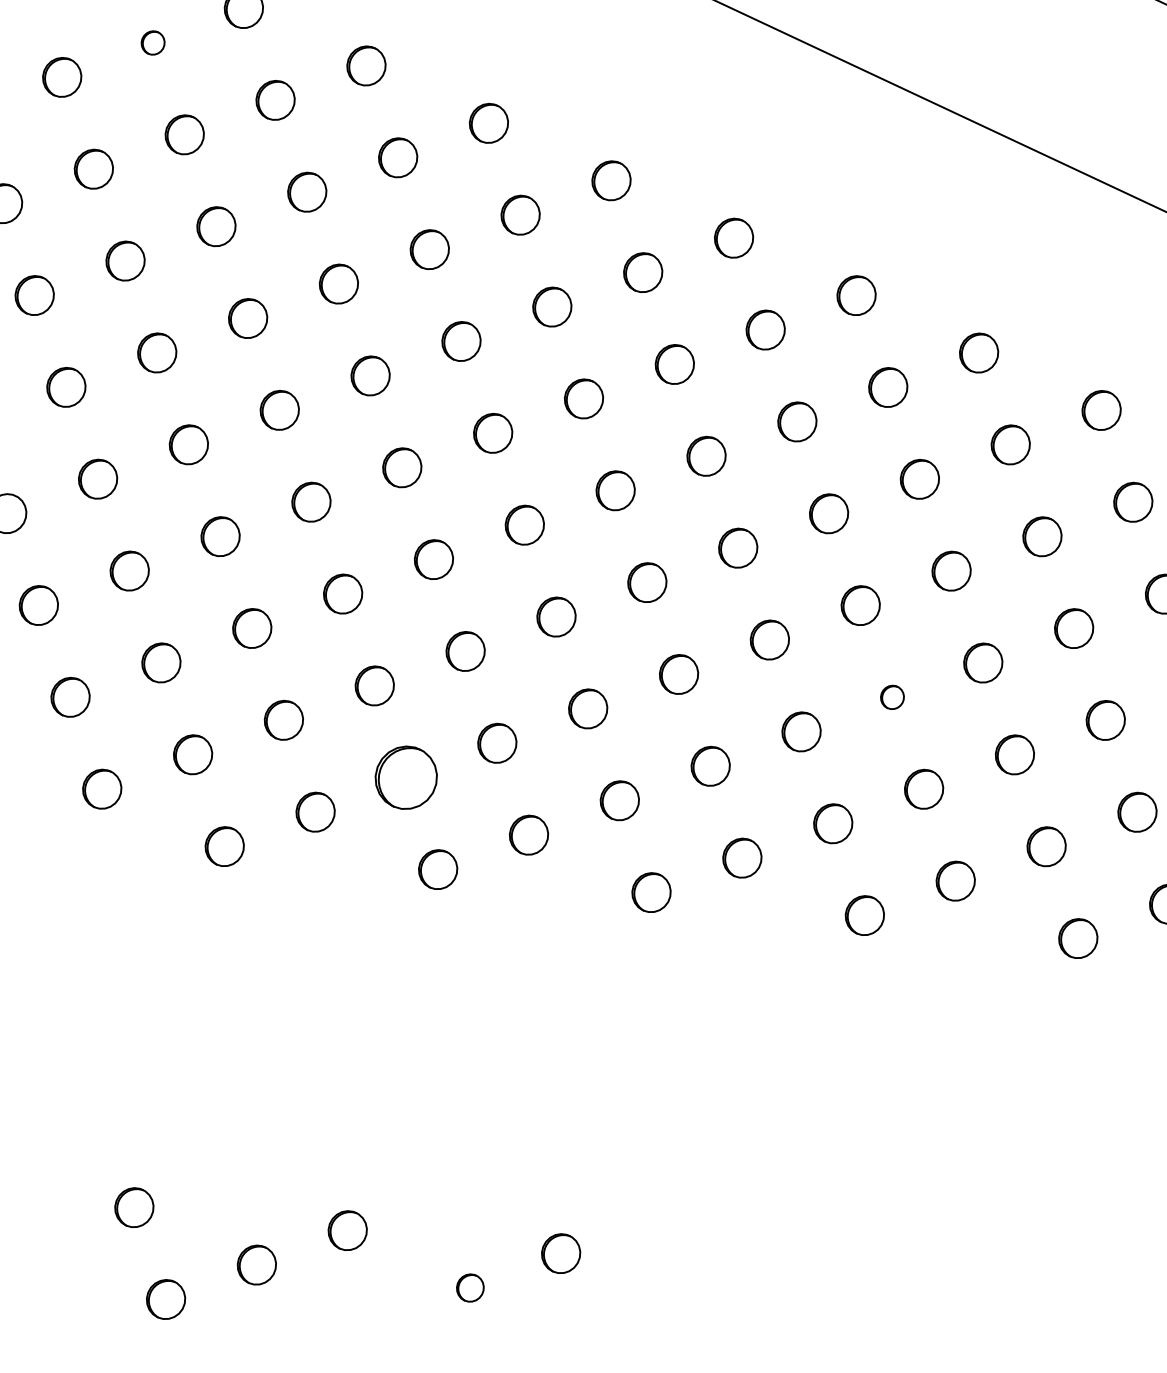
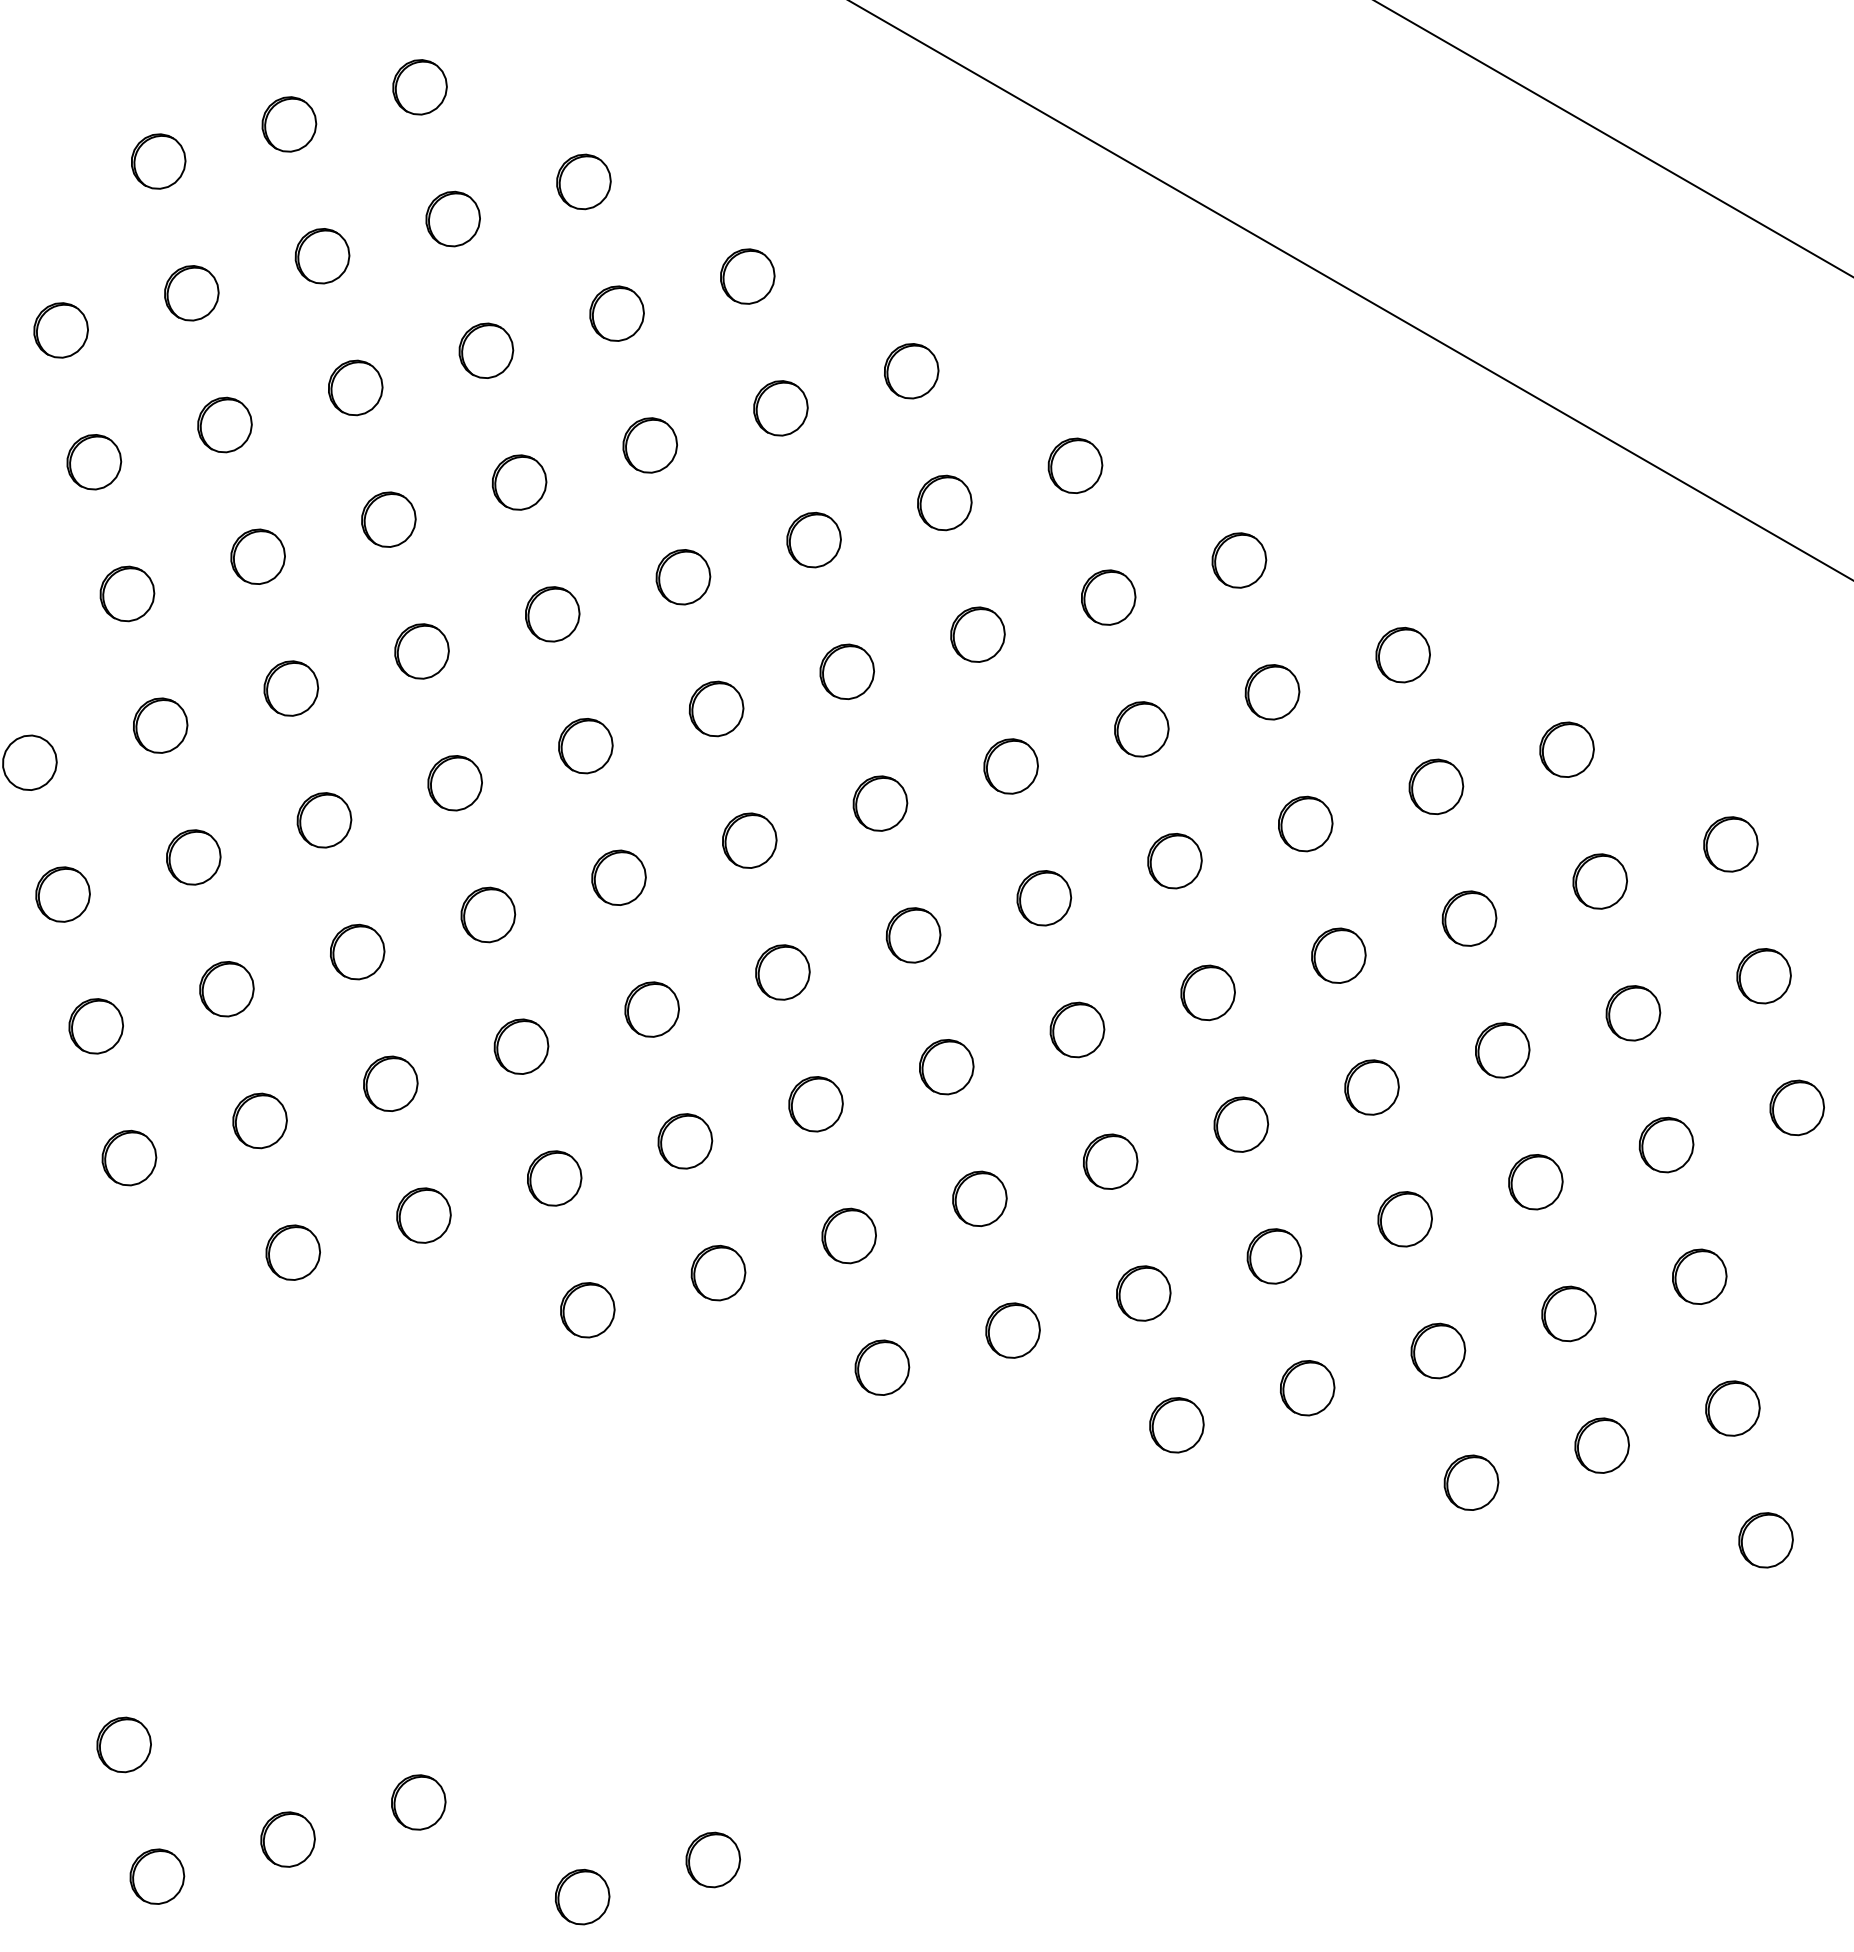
part: (153, 43) -> (289, 124), size x1.67
part: (892, 697) -> (1241, 1124), size x1.67
part: (406, 777) -> (554, 1178), size x0.62
part: (470, 1287) -> (582, 1896), size x1.43

